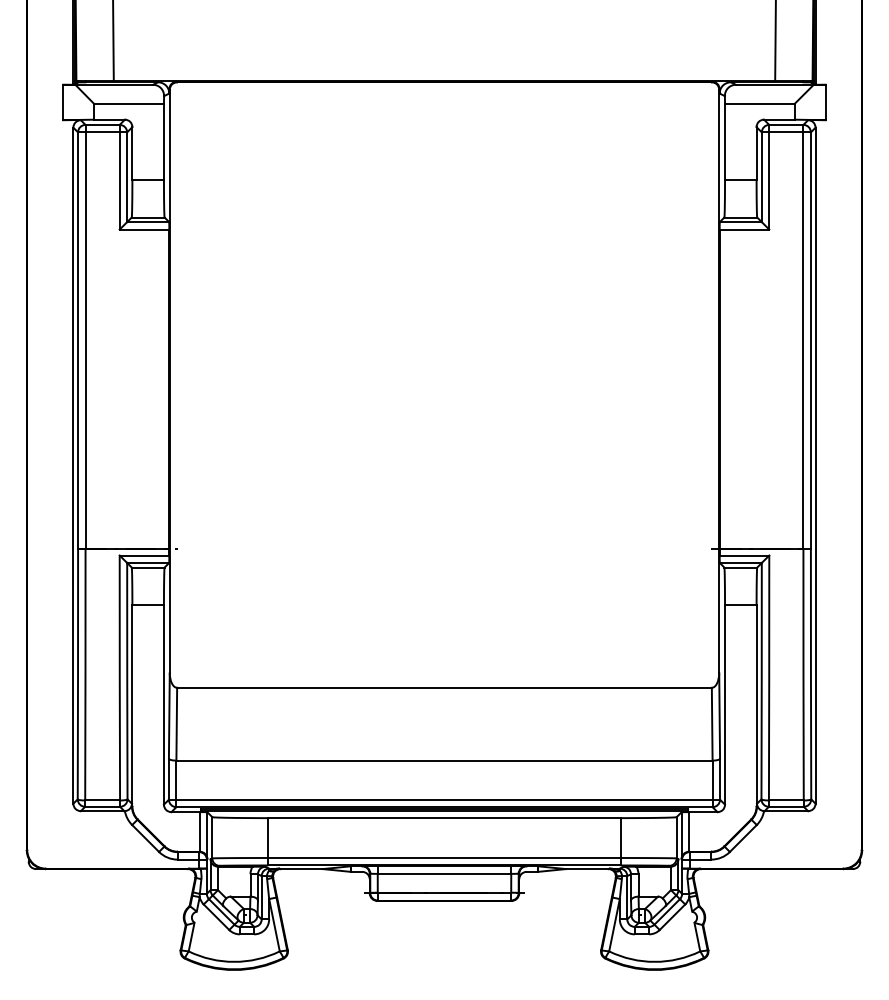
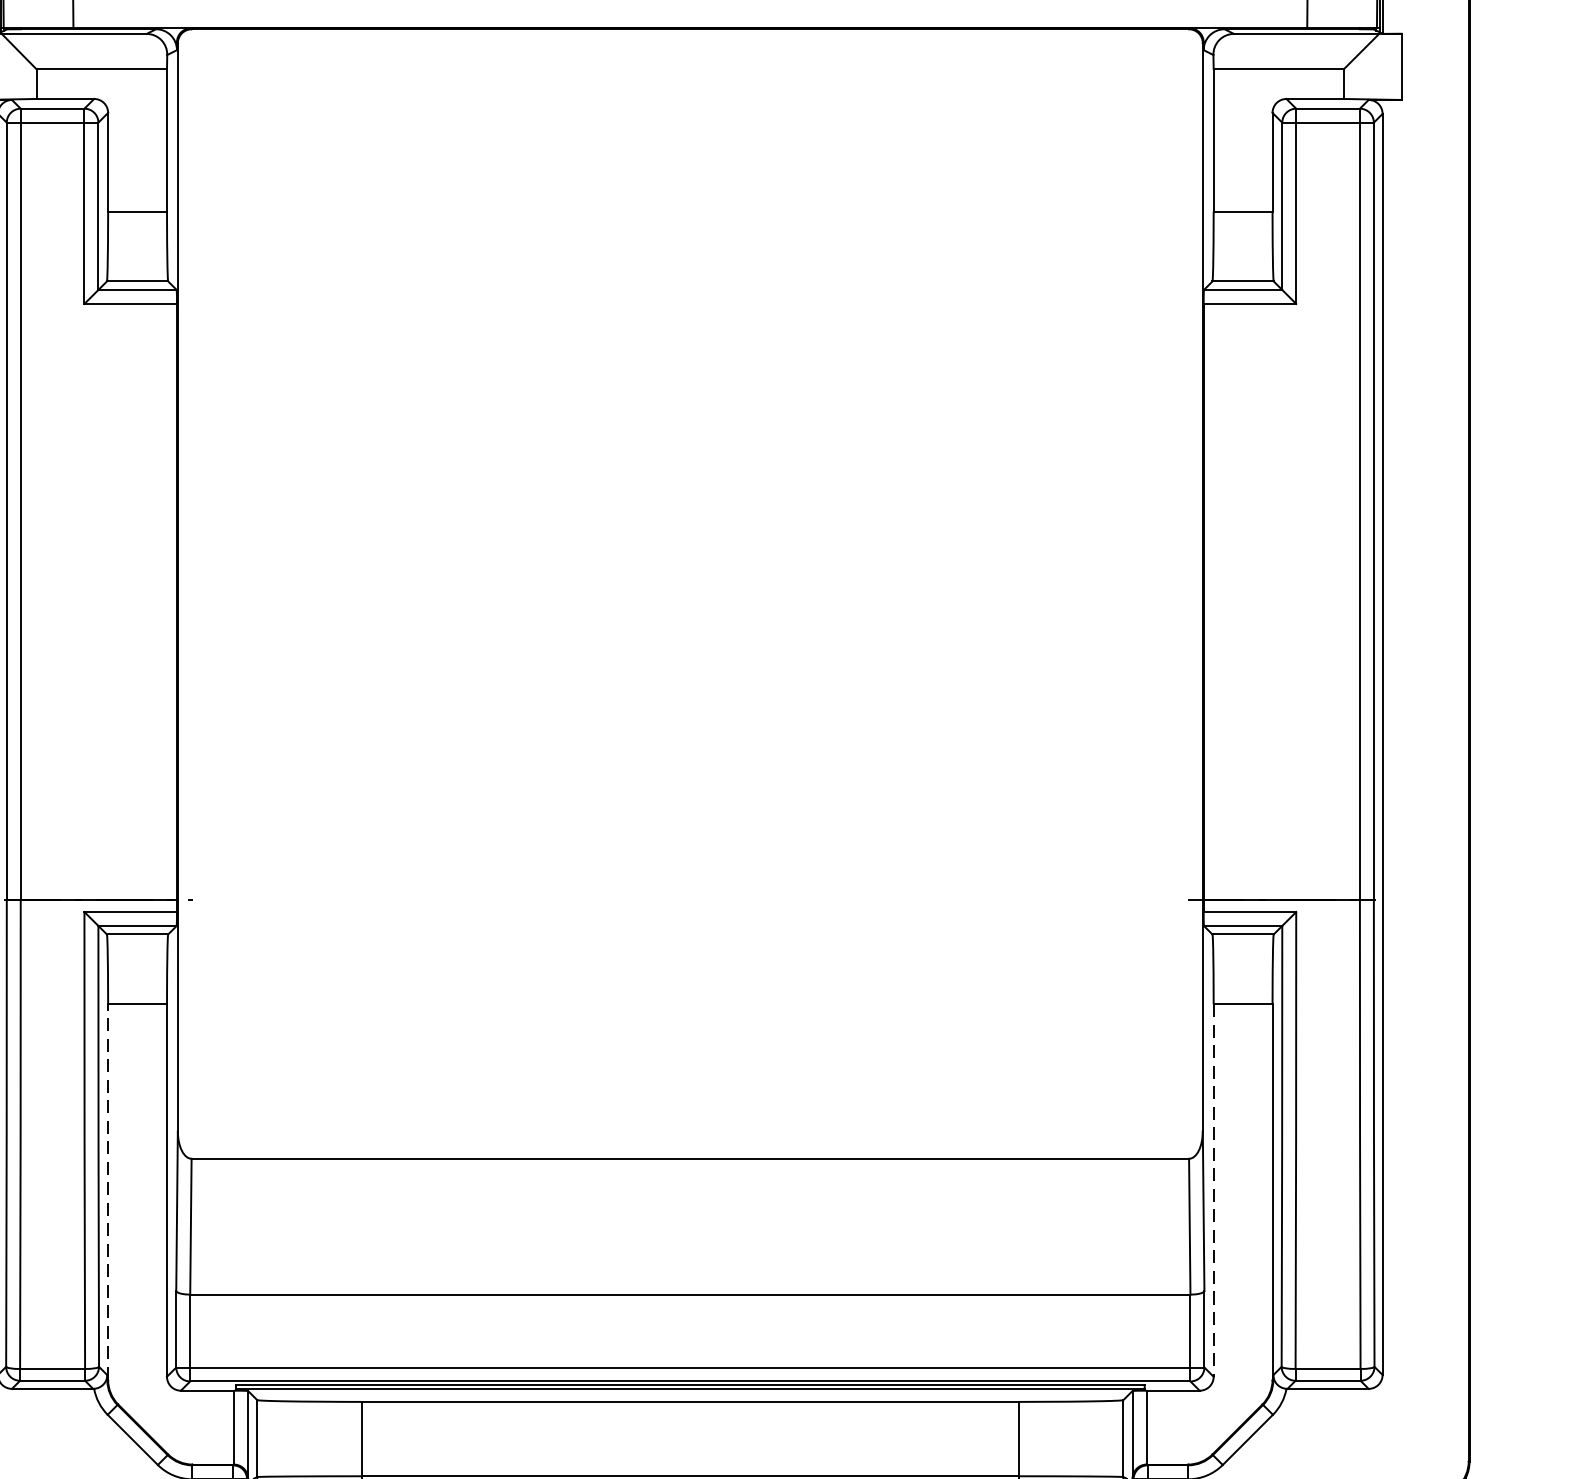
line: (725, 704) -> (1214, 1189), solid -> dashed
line: (132, 705) -> (108, 1191), solid -> dashed

